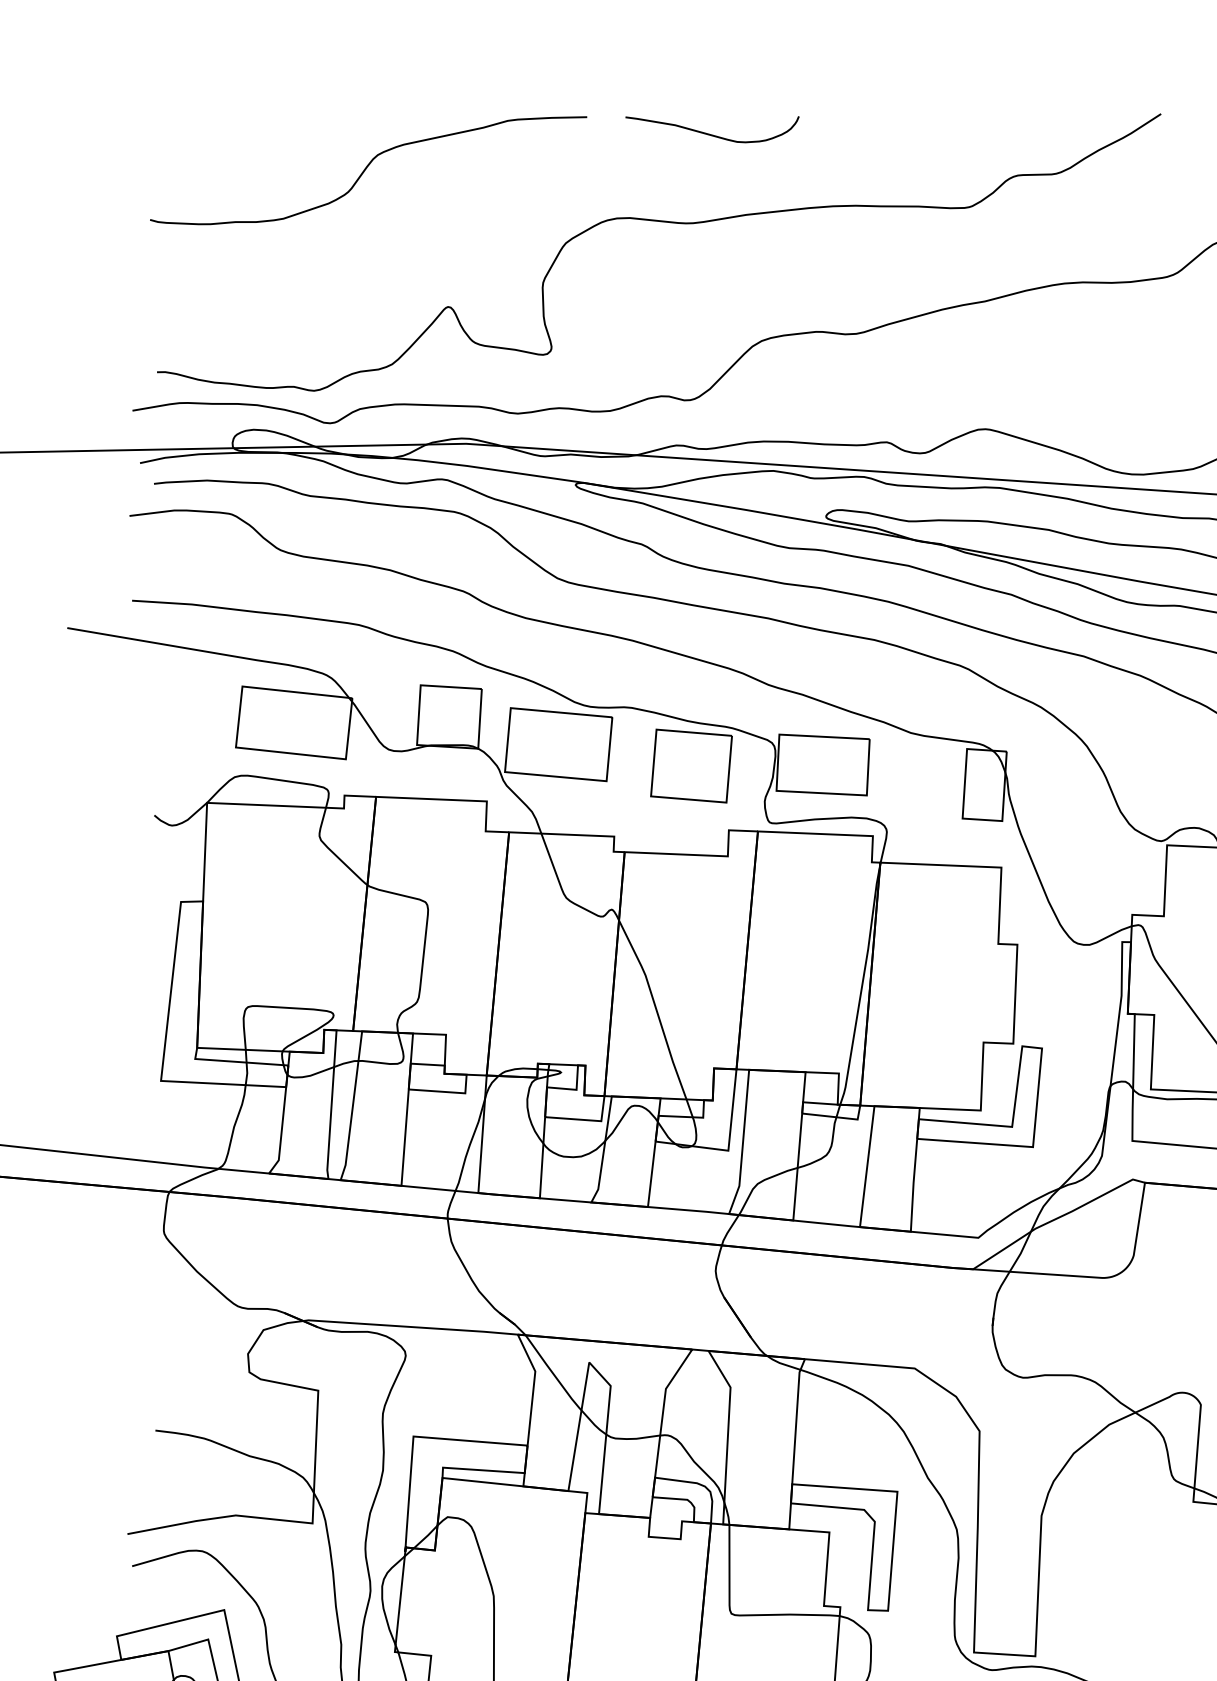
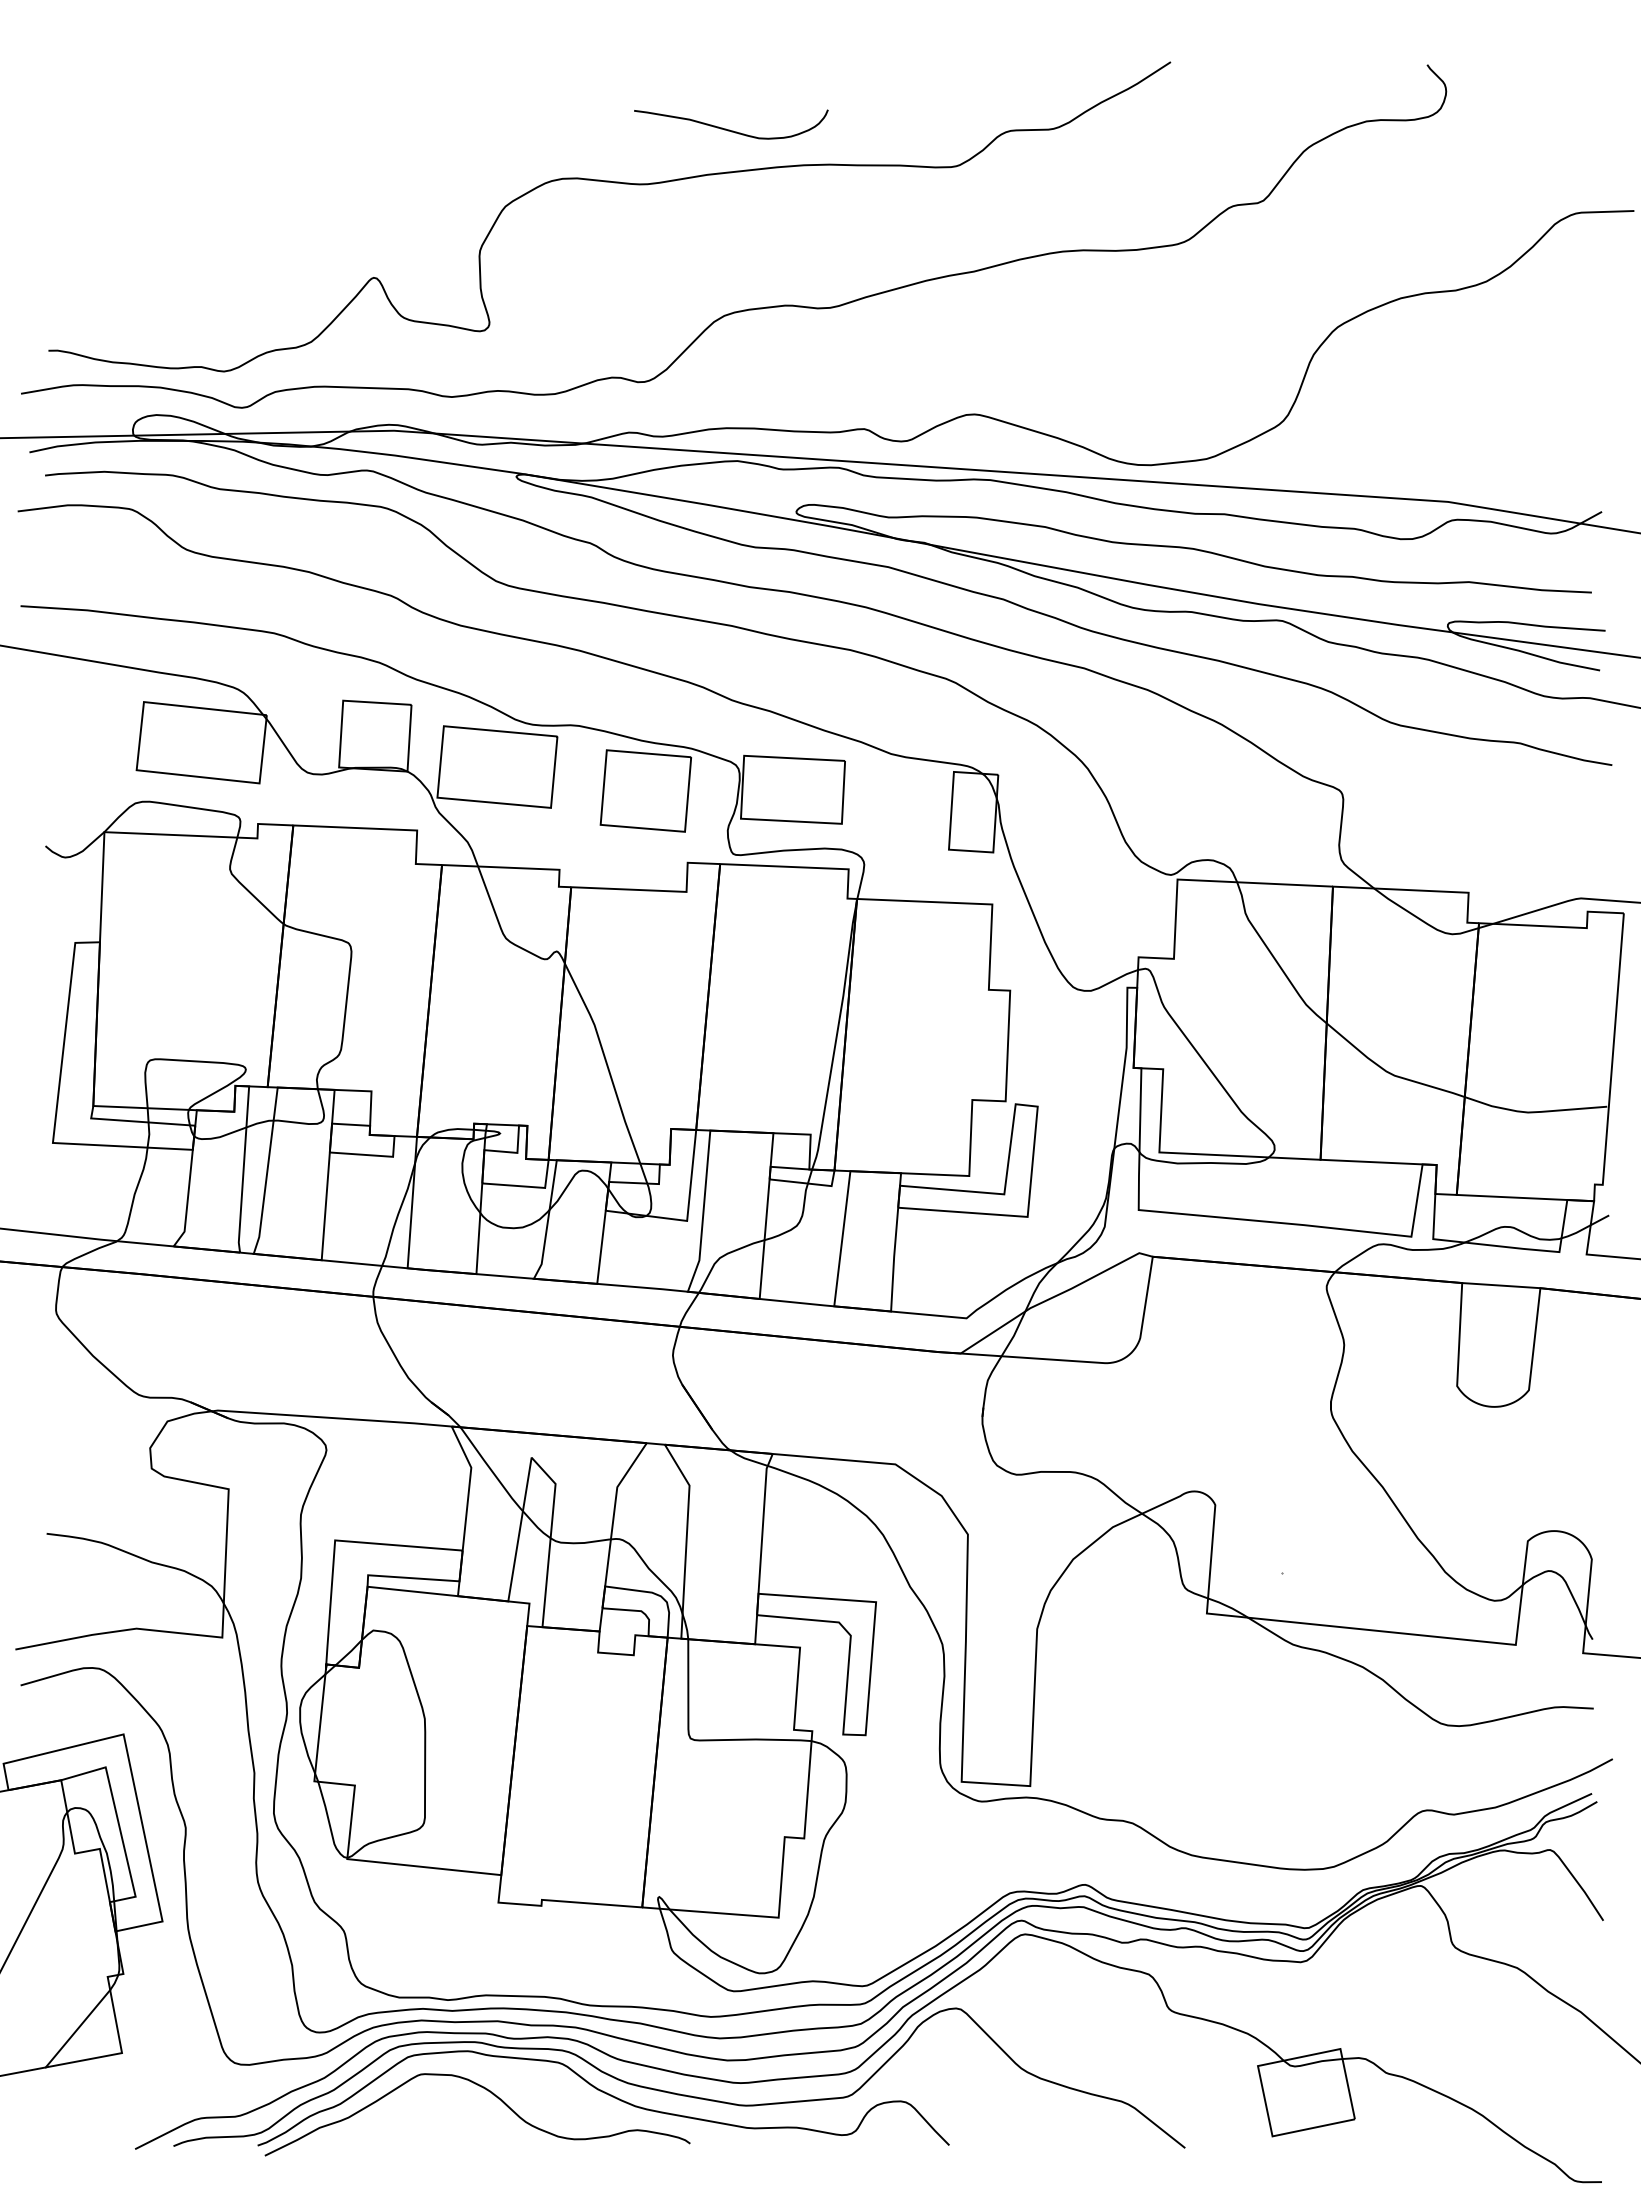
curve: (710, 134) -> (729, 129), moved
curve: (366, 168) -> (282, 123), removed

